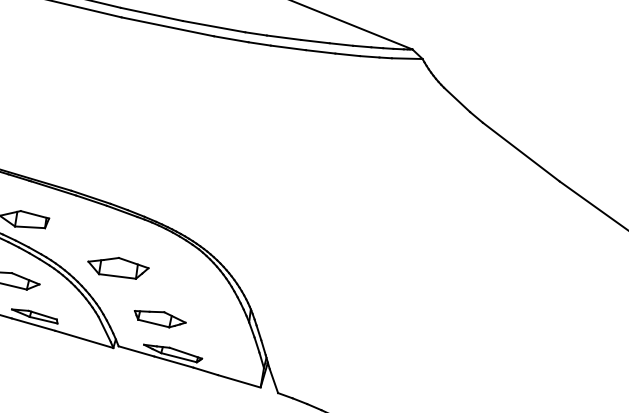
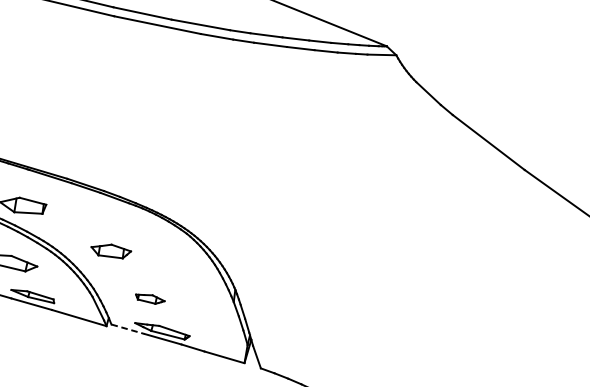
part: (118, 268) -> (111, 251), size x0.7
part: (159, 319) -> (149, 299), size x0.6
line: (136, 351) -> (128, 329), solid -> dashed

